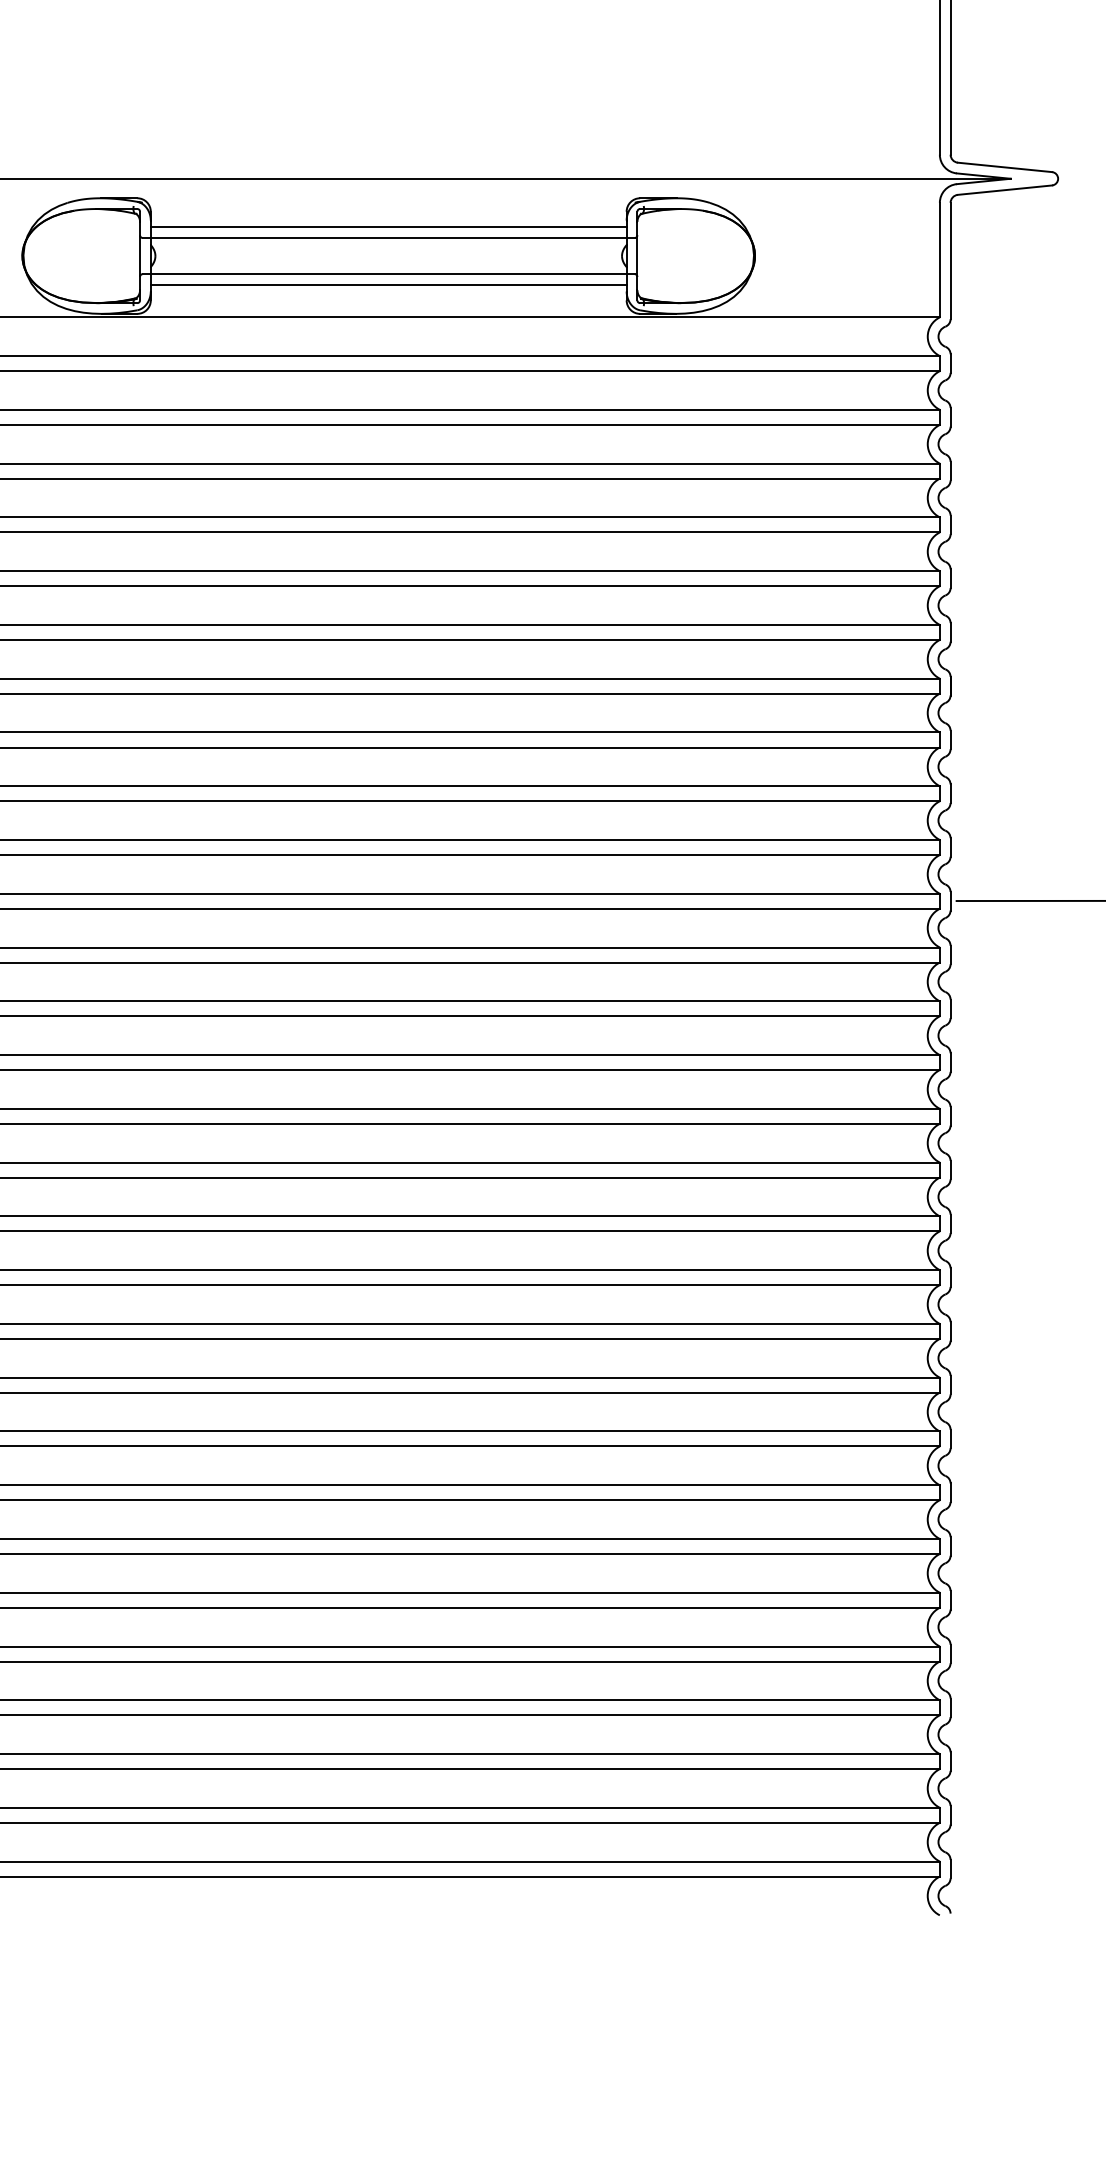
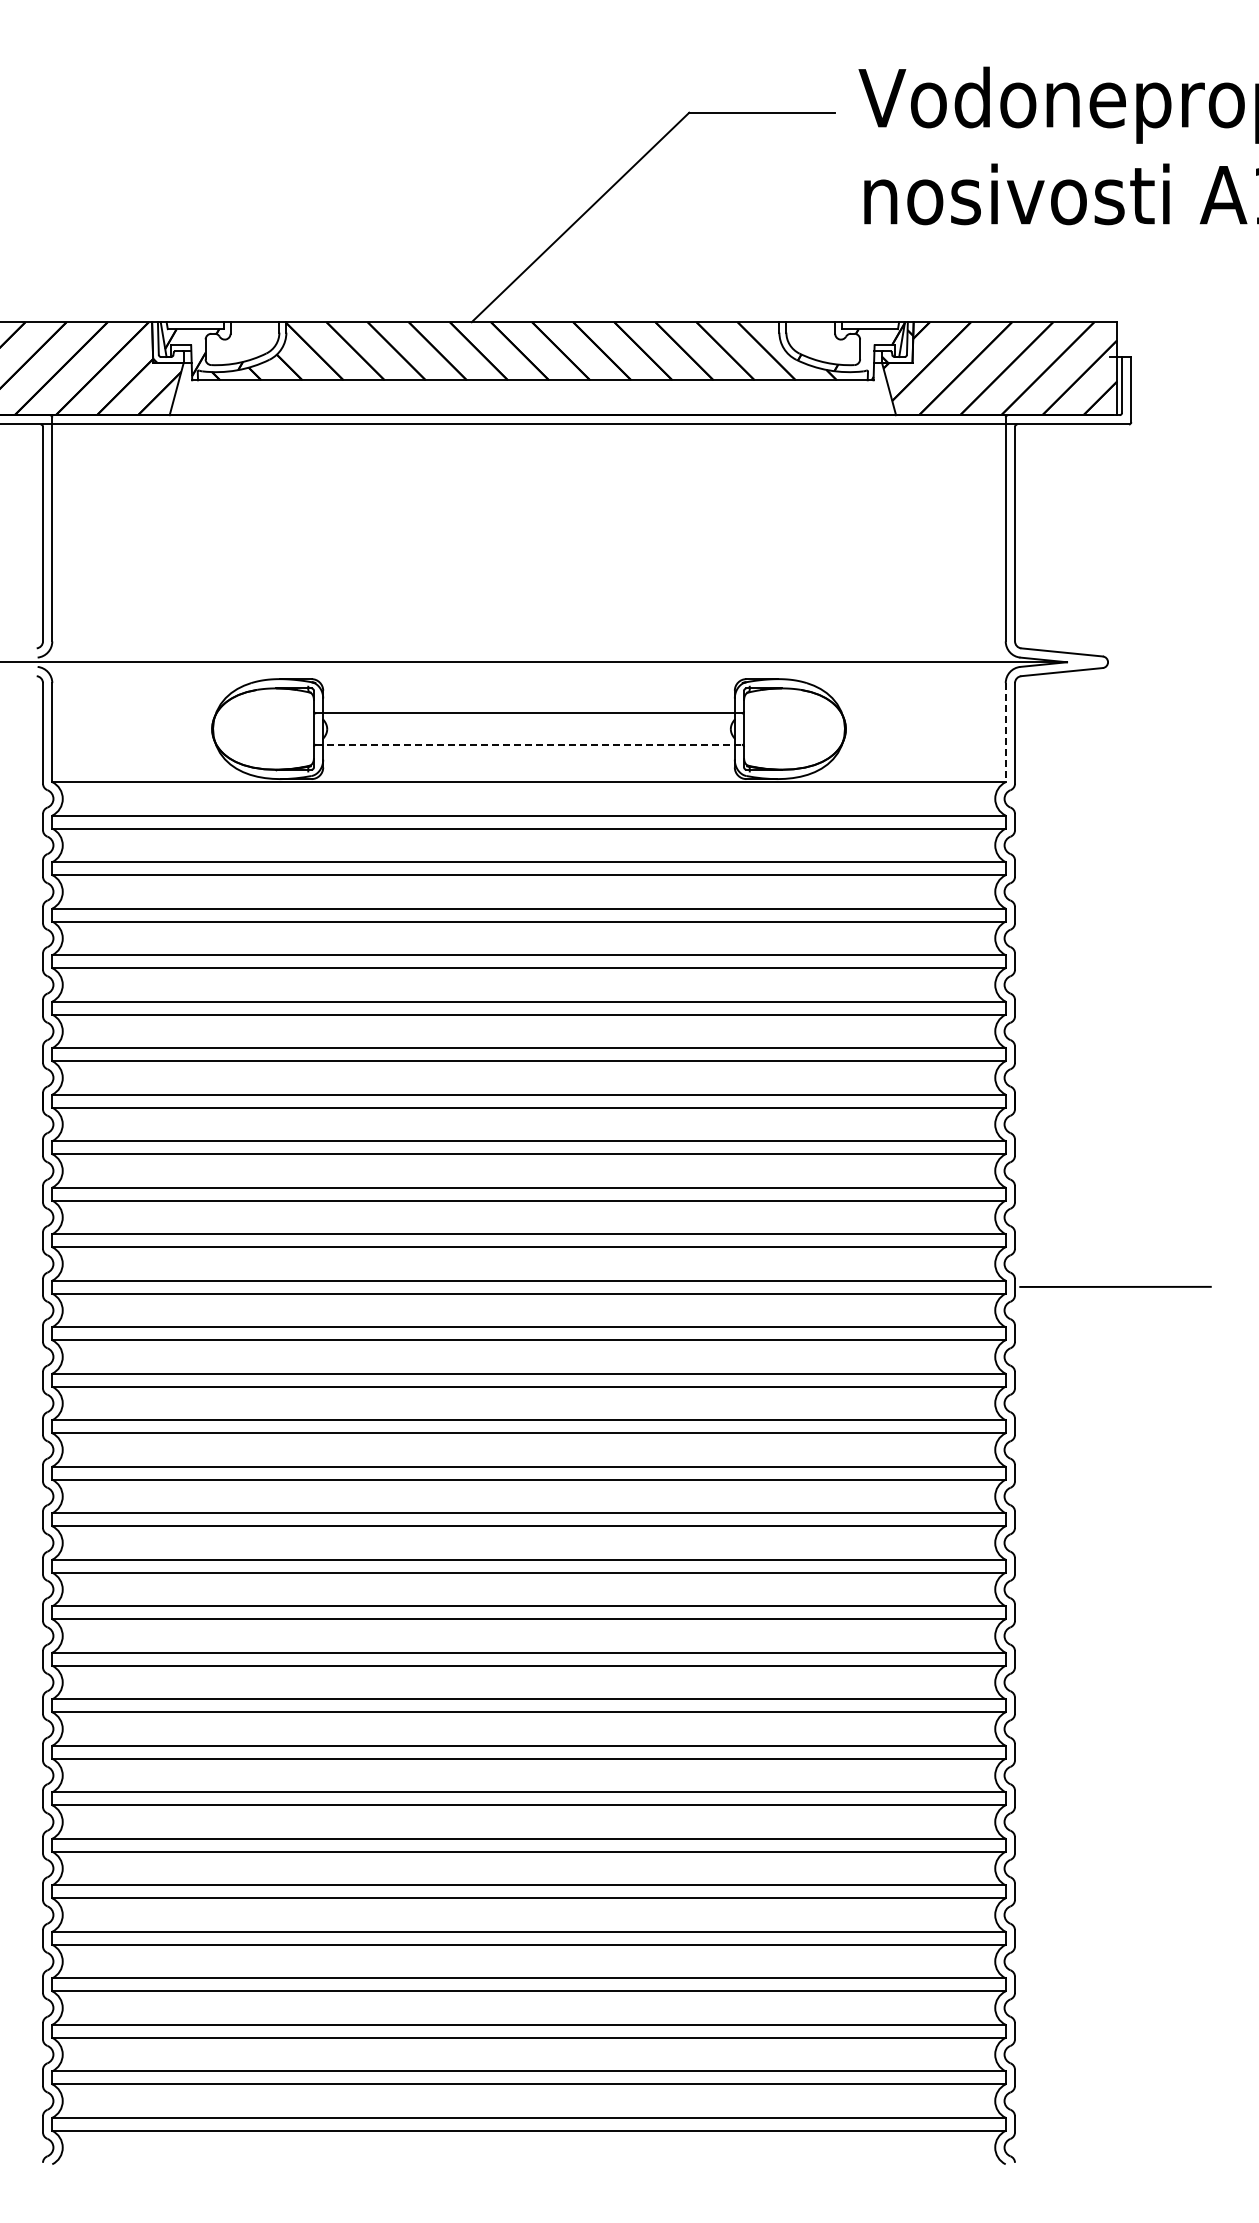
line: (388, 227) -> (528, 704), removed
line: (939, 259) -> (1005, 732), solid -> dashed
line: (389, 273) -> (529, 744), solid -> dashed
line: (388, 285) -> (528, 754), removed

